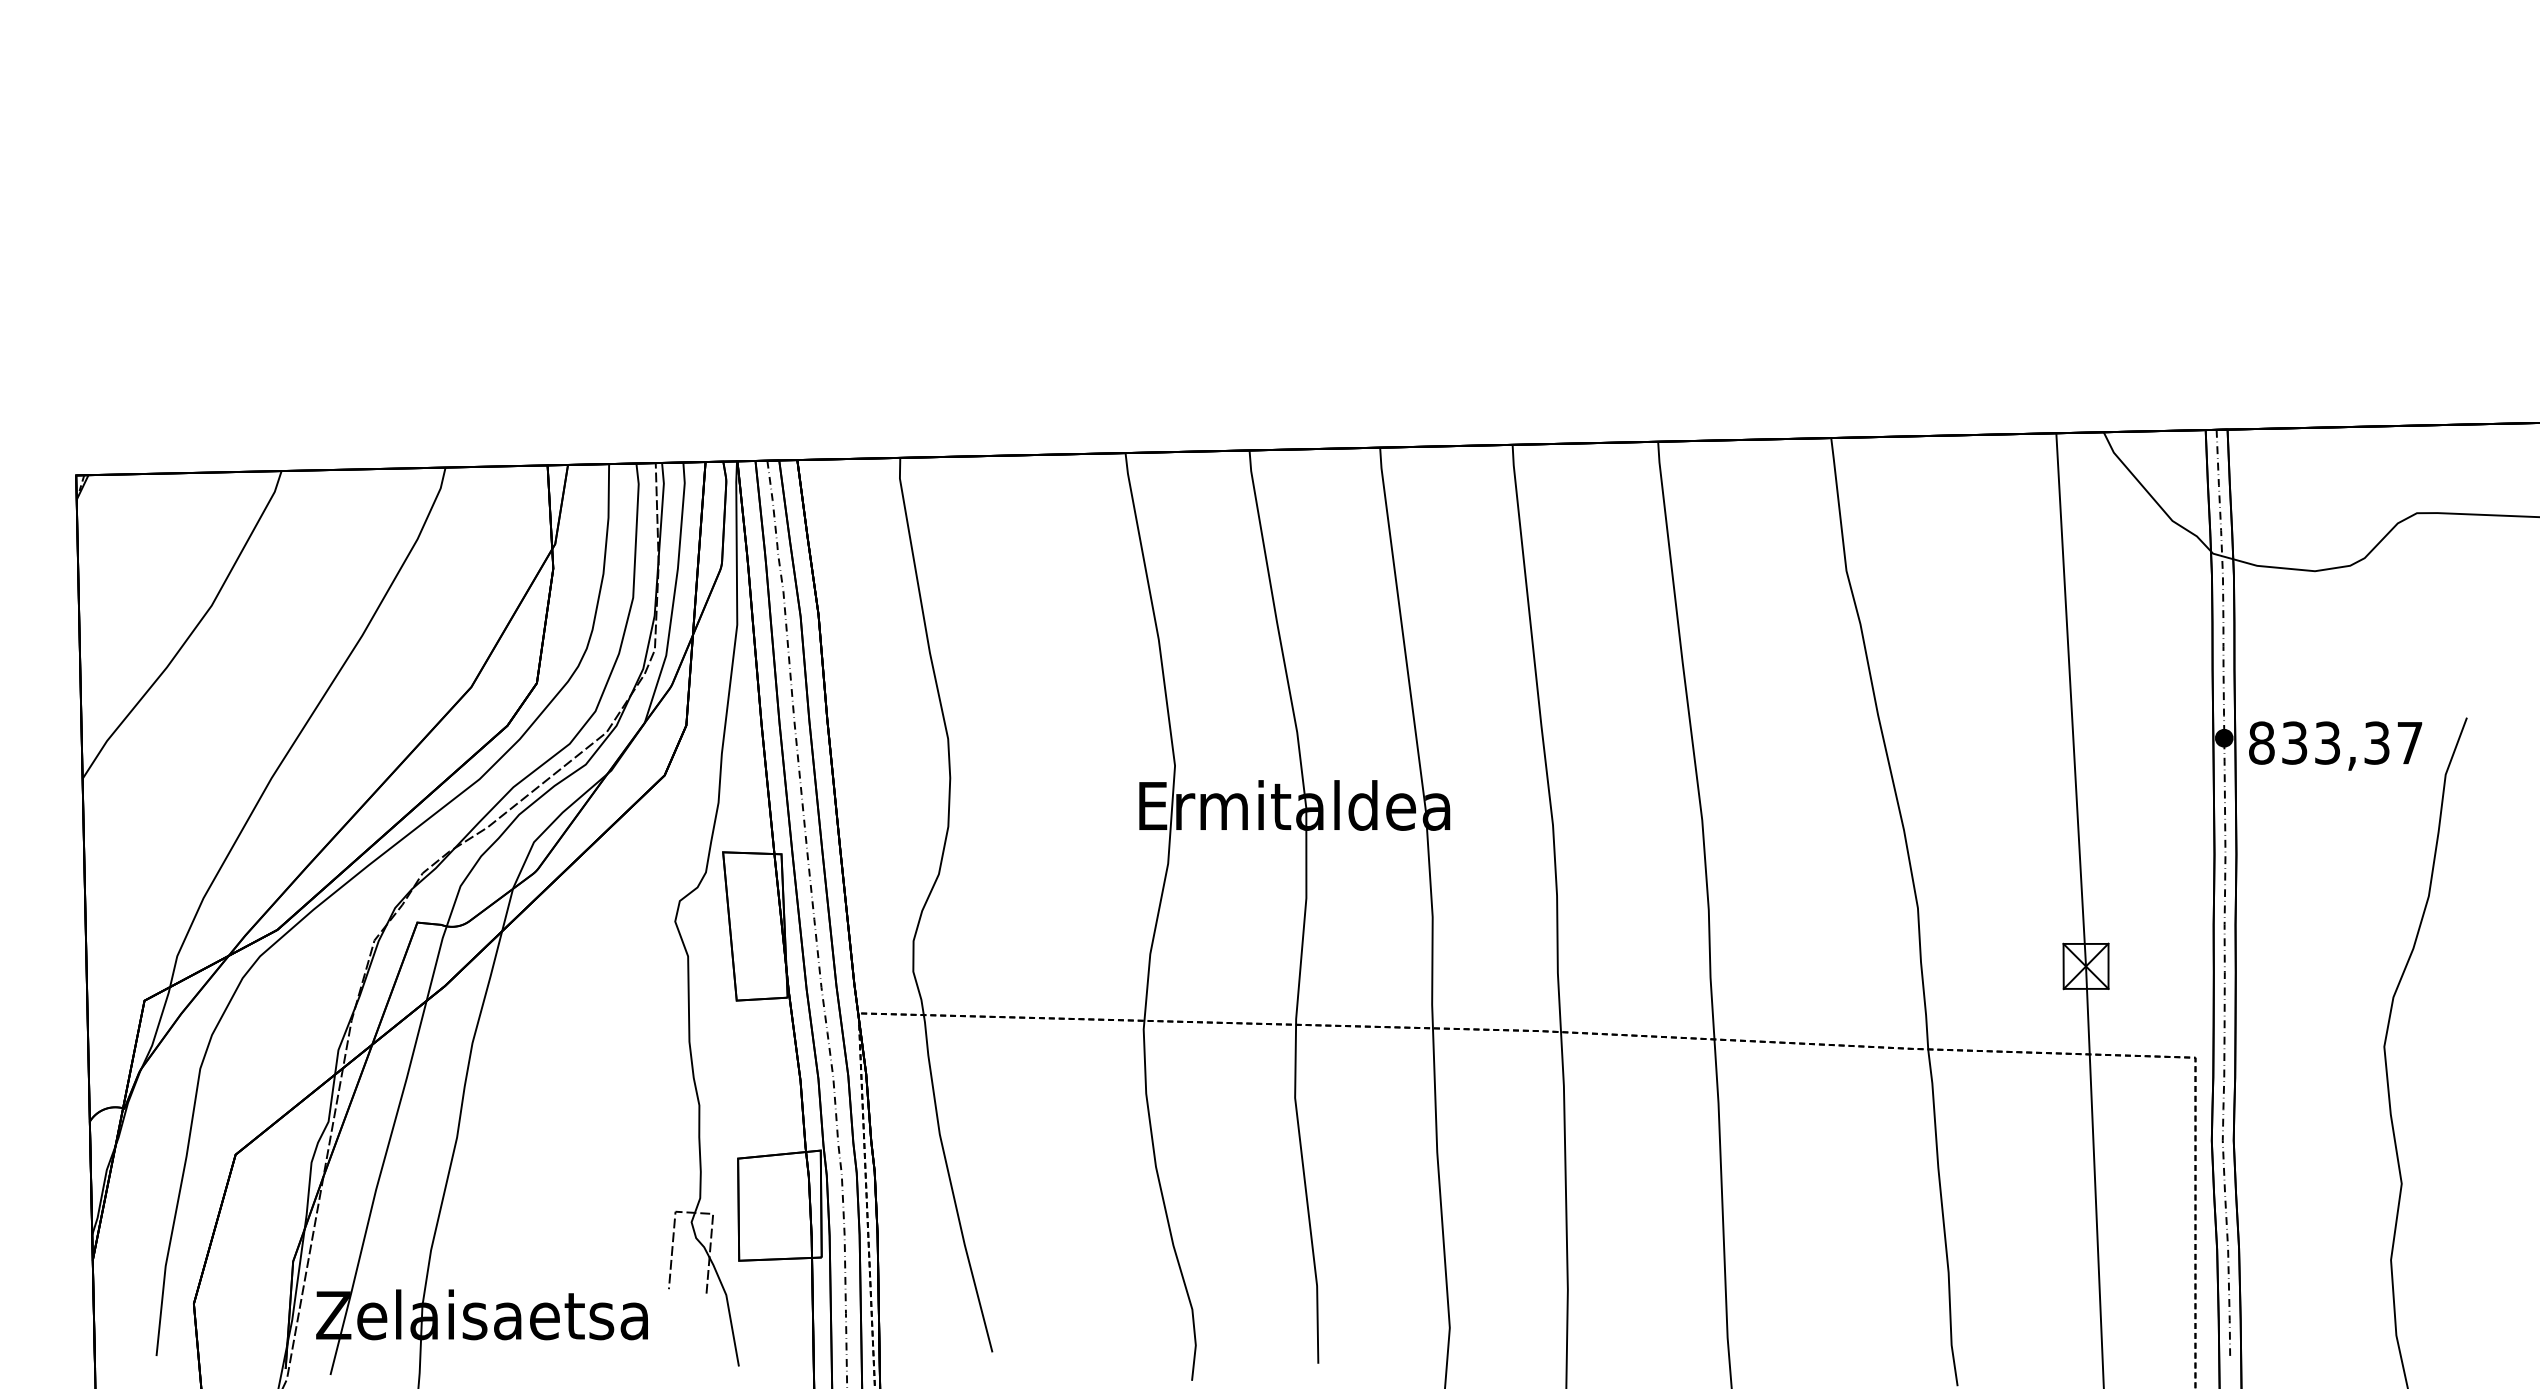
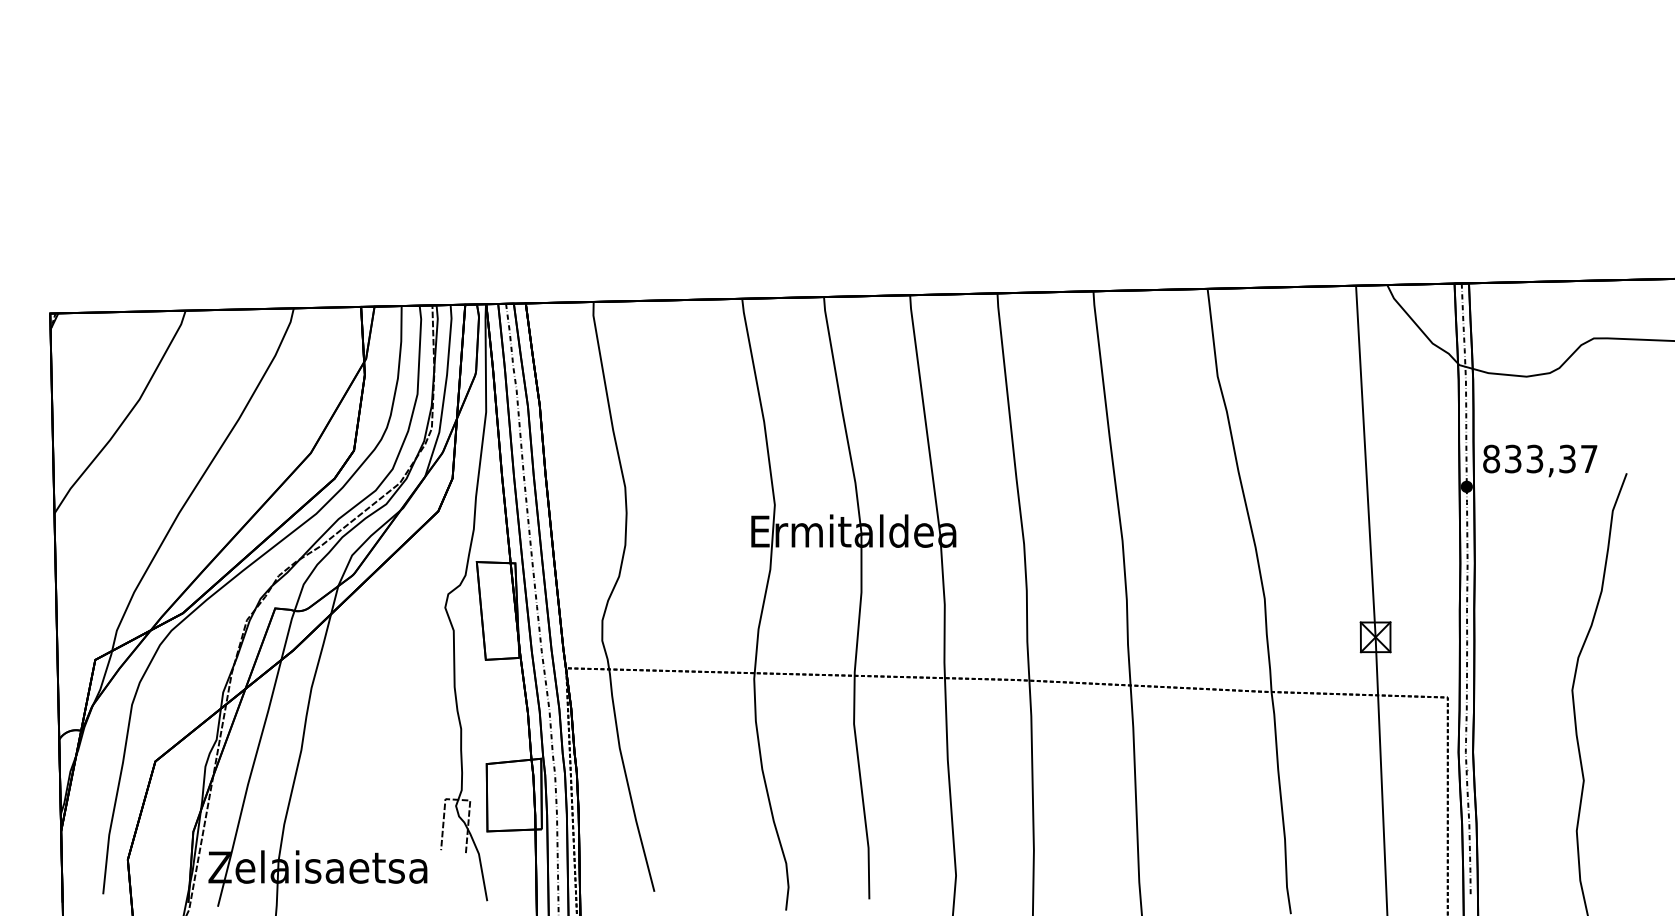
text: (2336, 745) -> (1540, 460), moved

